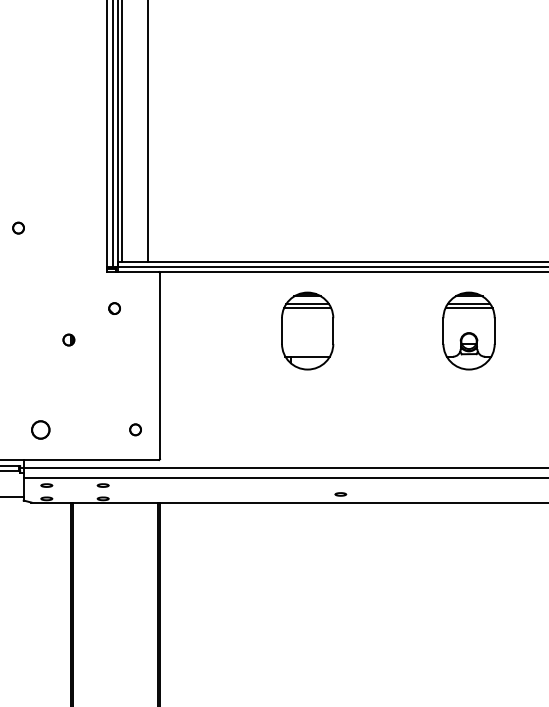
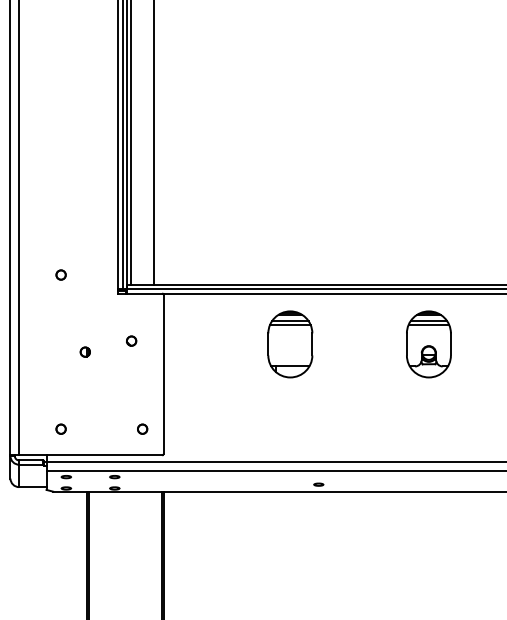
circle: (17, 227) -> (60, 274), moved
part: (114, 307) -> (131, 340), moved
circle: (39, 428) -> (60, 428), size x0.62

